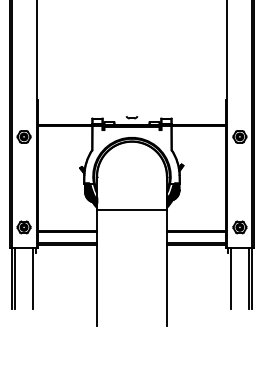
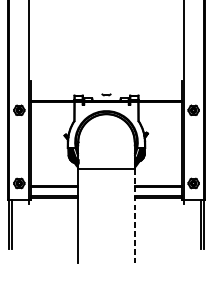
line: (166, 267) -> (134, 215), solid -> dashed
line: (33, 278) -> (26, 224), removed
line: (230, 278) -> (186, 224), removed

